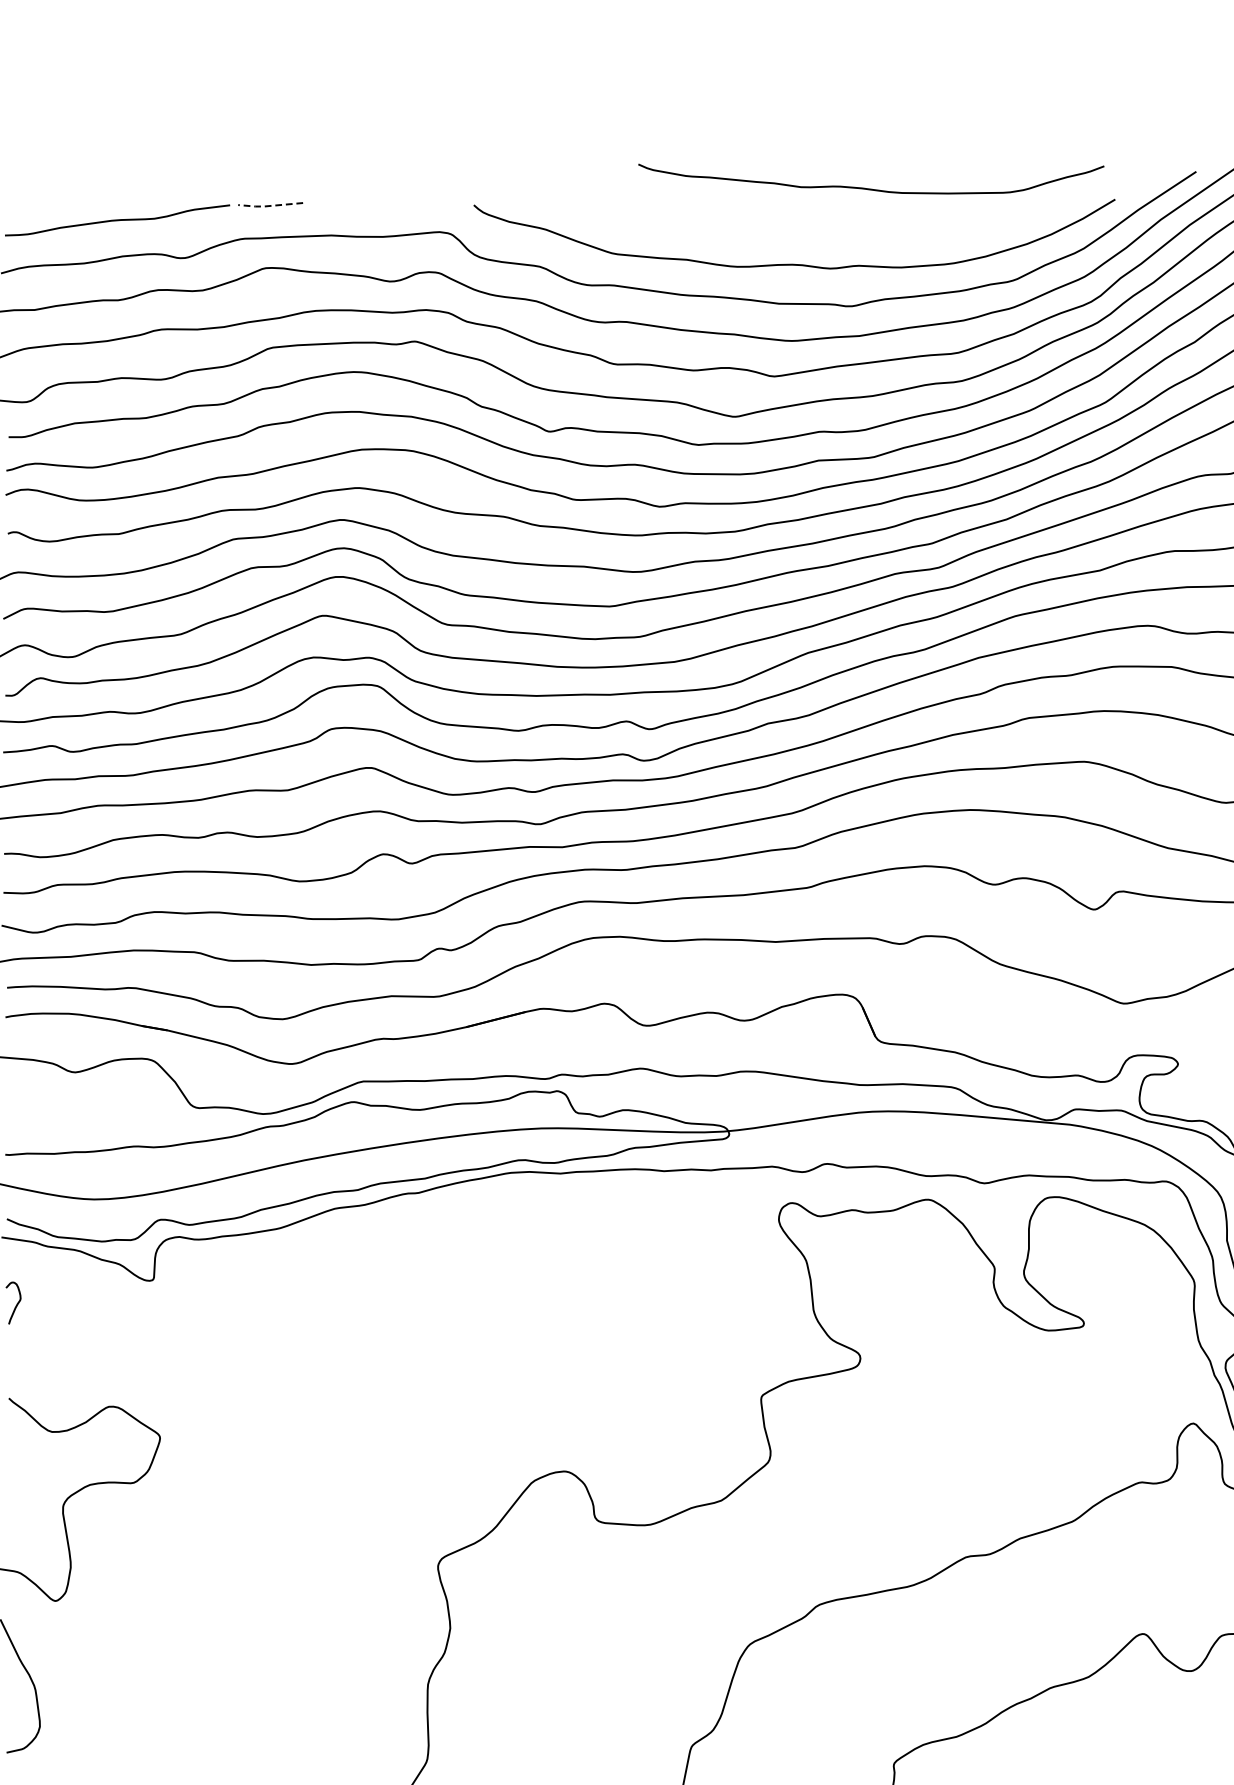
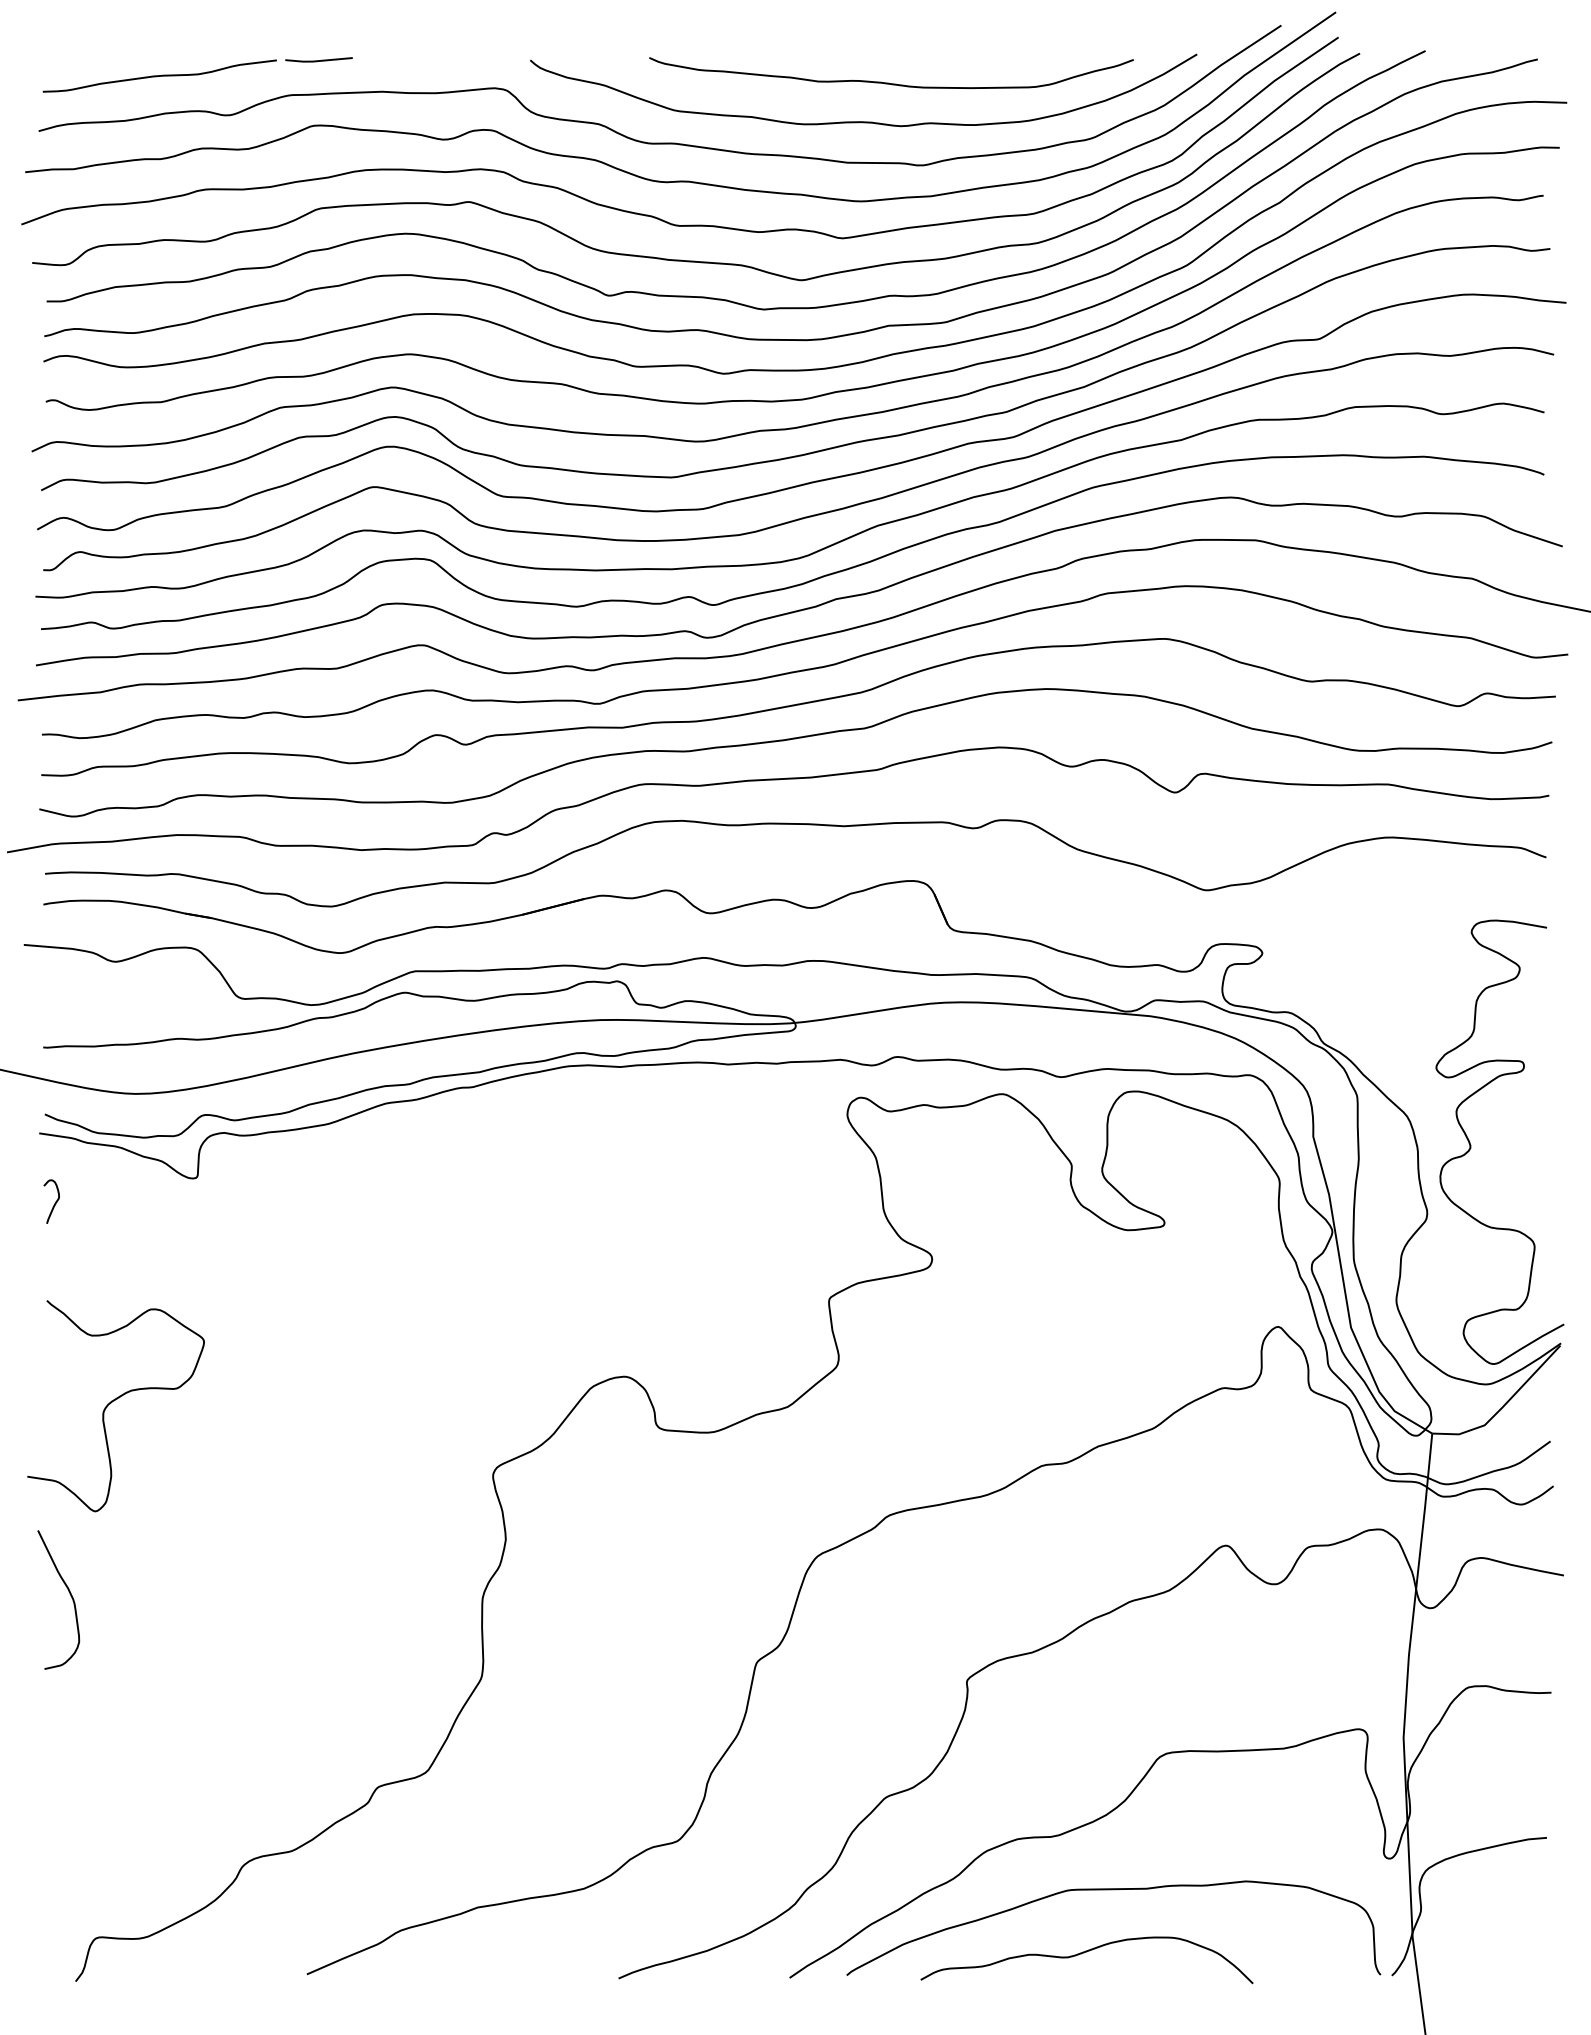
curve: (868, 188) -> (888, 82), moved
line: (269, 206) -> (317, 61), dashed -> solid

